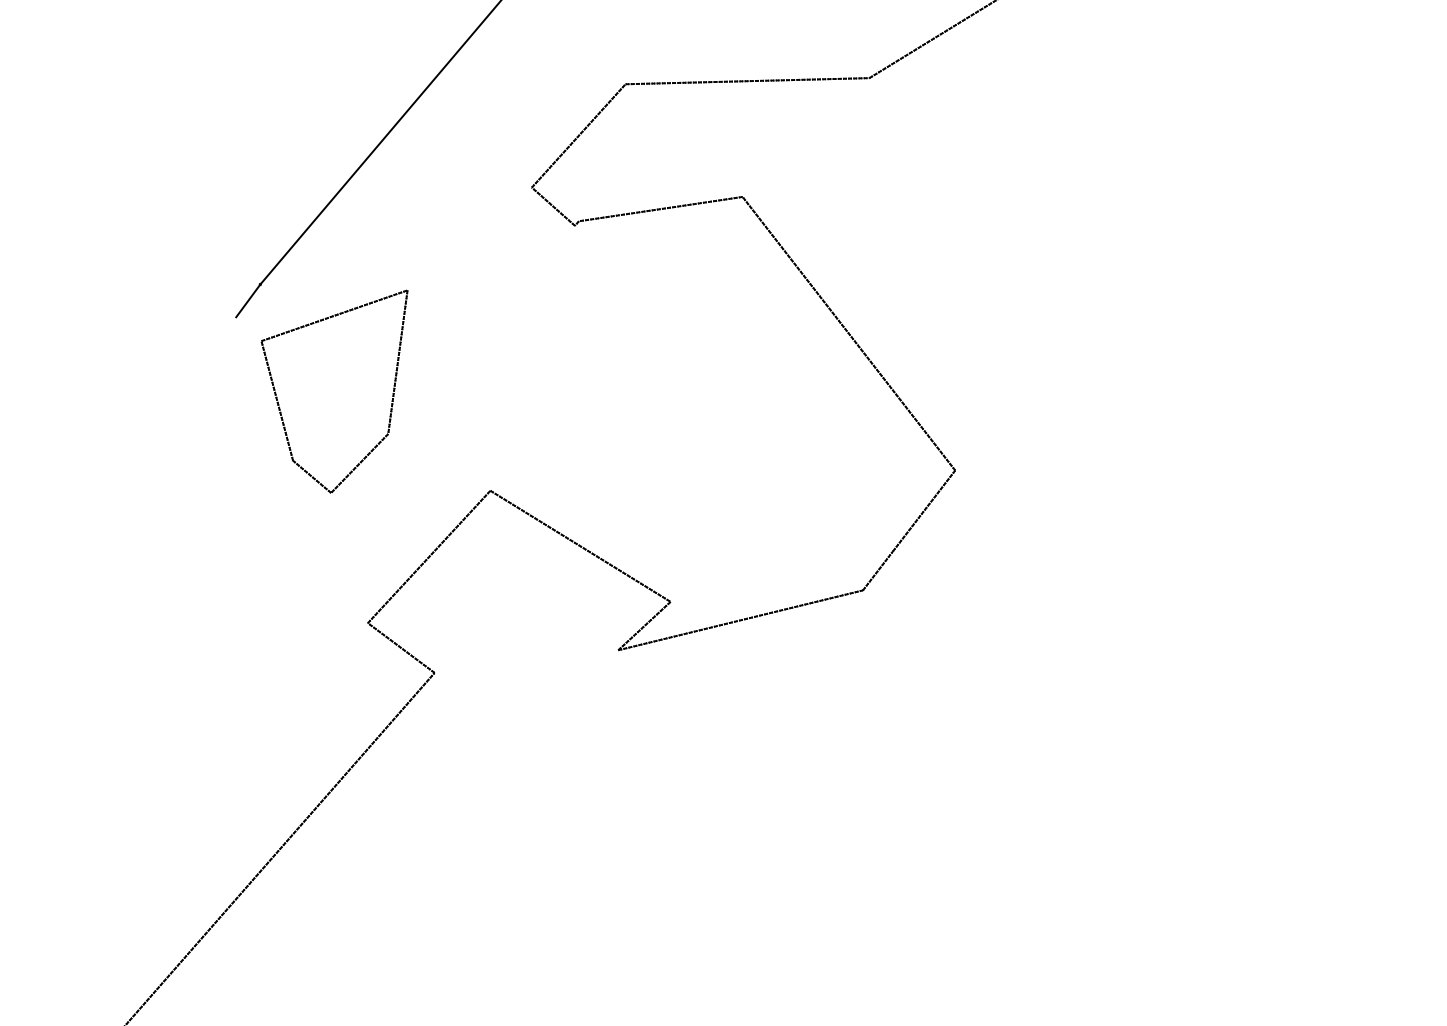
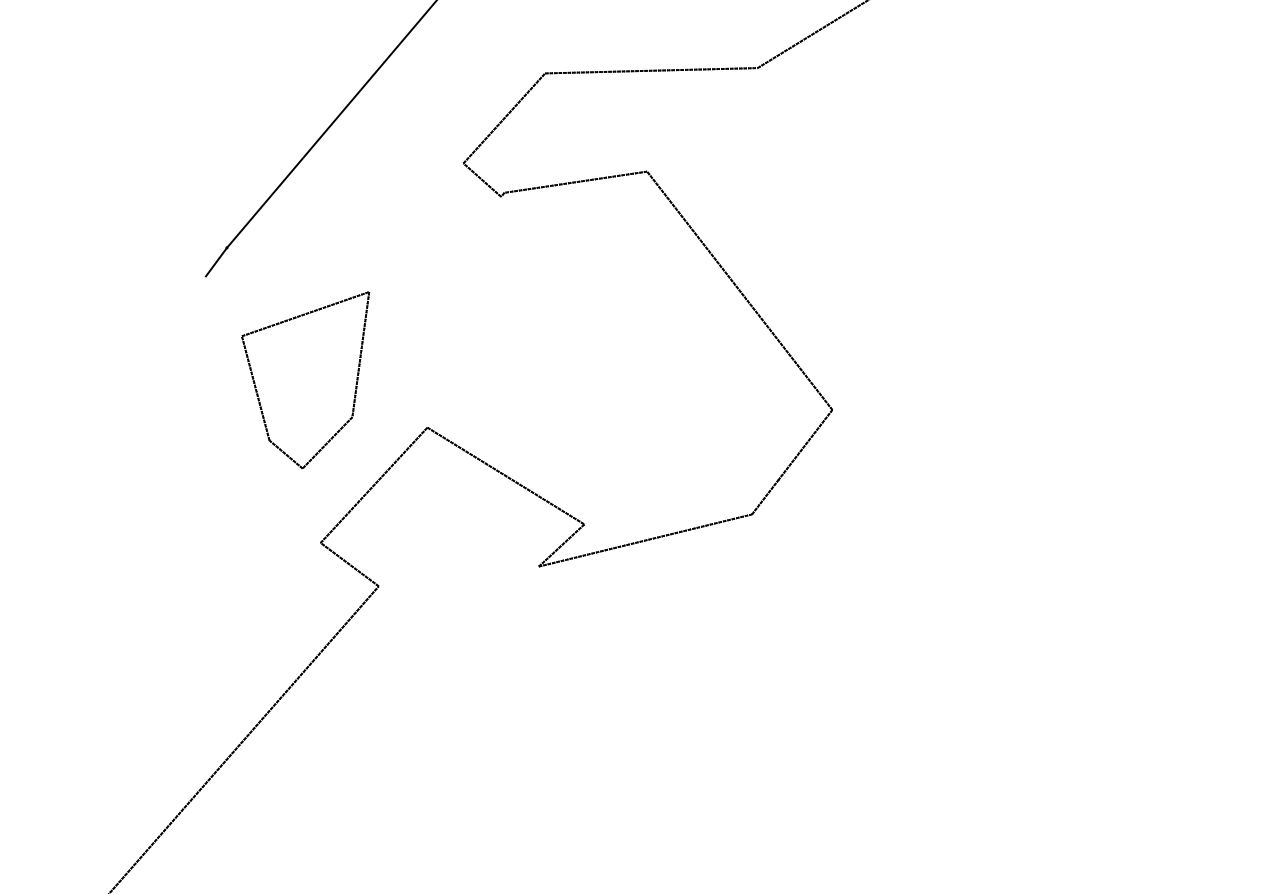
part: (280, 406) -> (258, 393), moved

